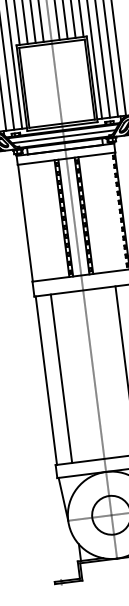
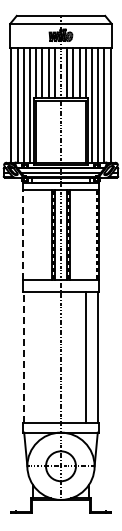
line: (25, 222) -> (23, 234), solid -> dashed
line: (60, 377) -> (35, 356), removed
line: (46, 379) -> (24, 356), solid -> dashed

